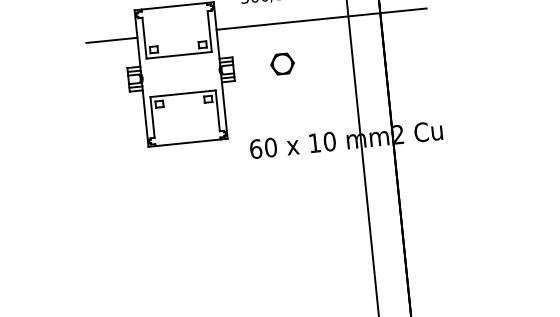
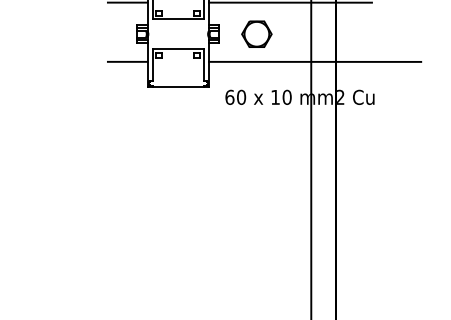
part: (281, 63) -> (256, 33), size x1.67
line: (360, 91) -> (314, 61), added
line: (119, 116) -> (127, 61), added

